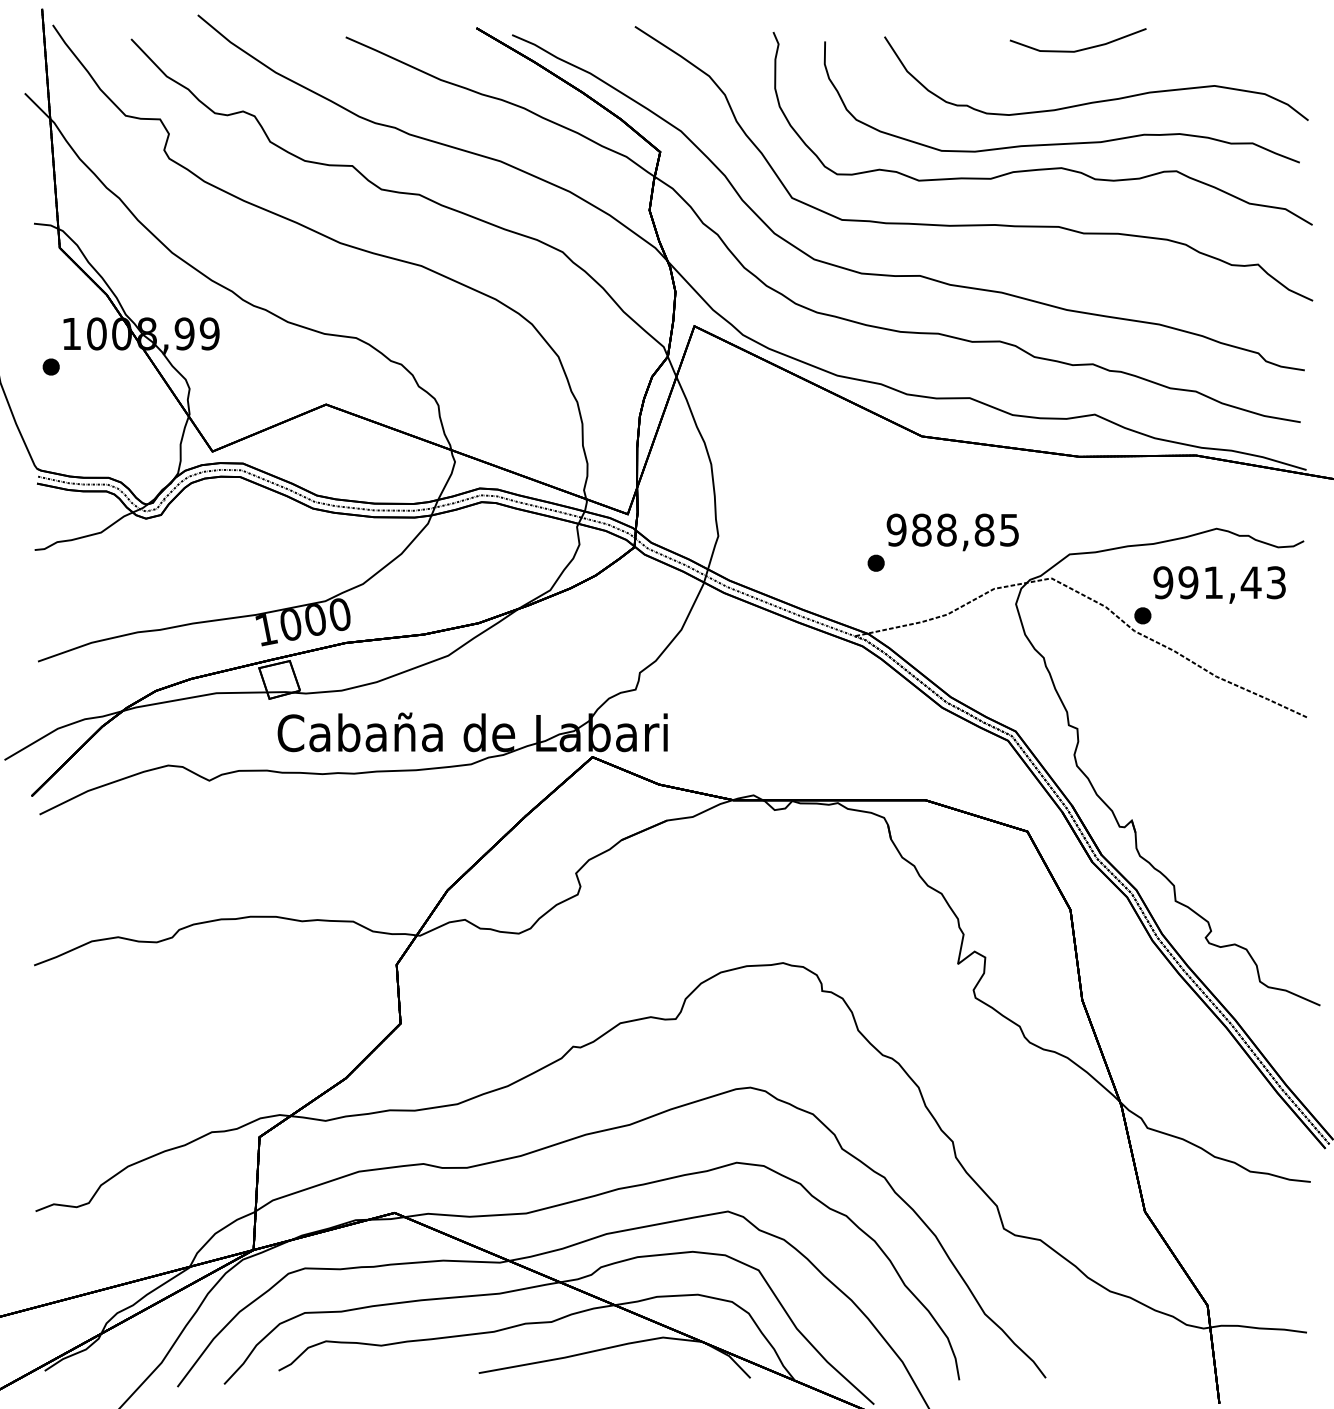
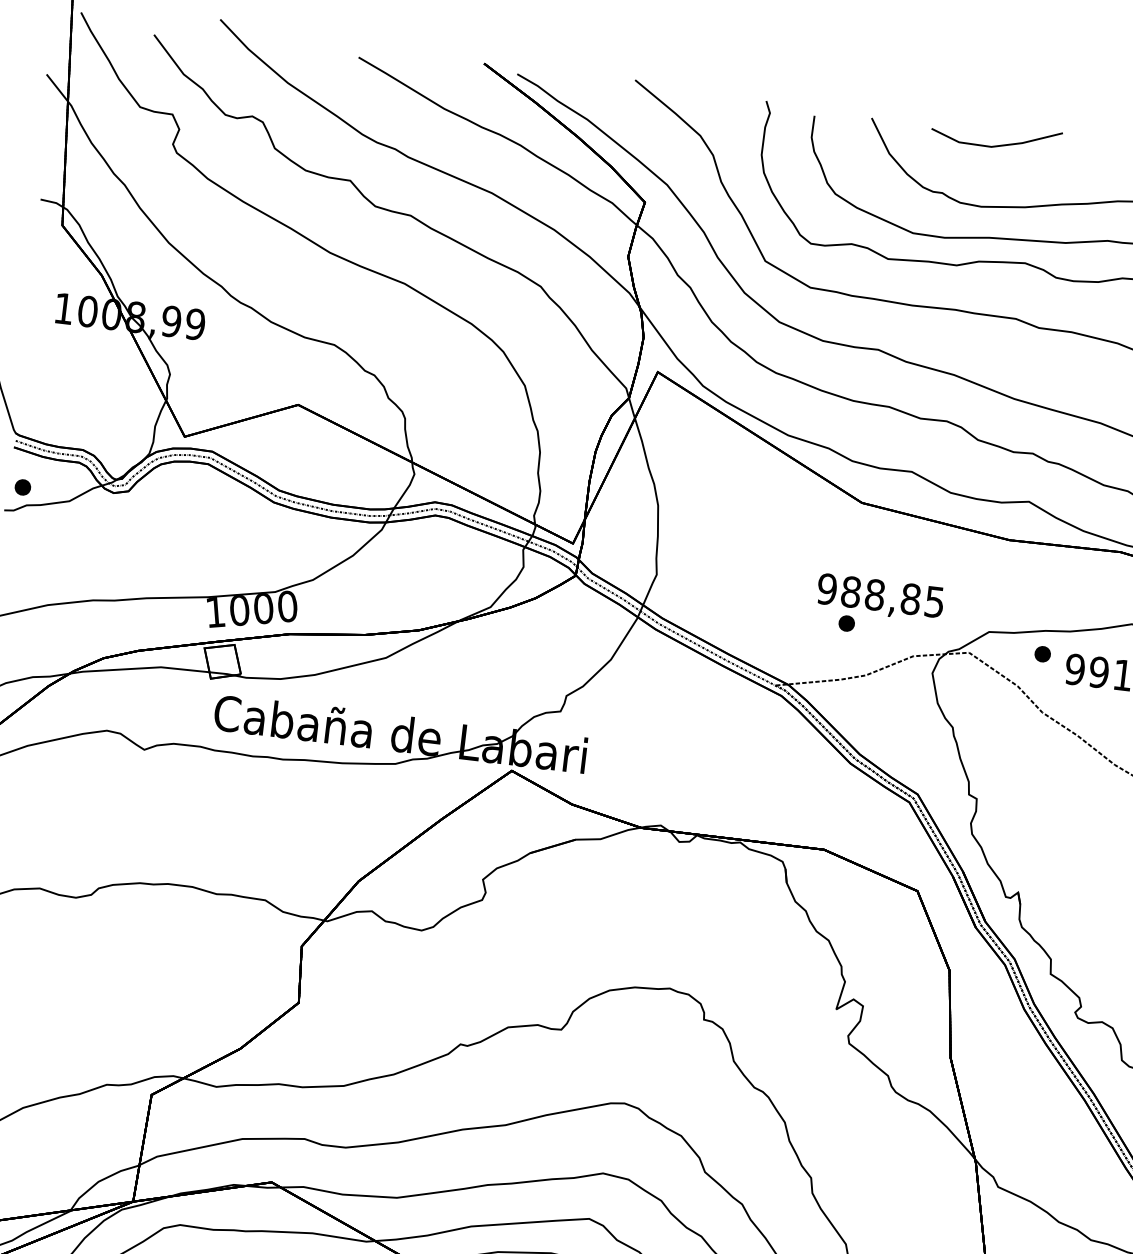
part: (1078, 49) -> (995, 145), moved
part: (50, 366) -> (22, 486), moved
part: (875, 562) -> (846, 622), moved
part: (1142, 615) -> (1042, 653), moved

